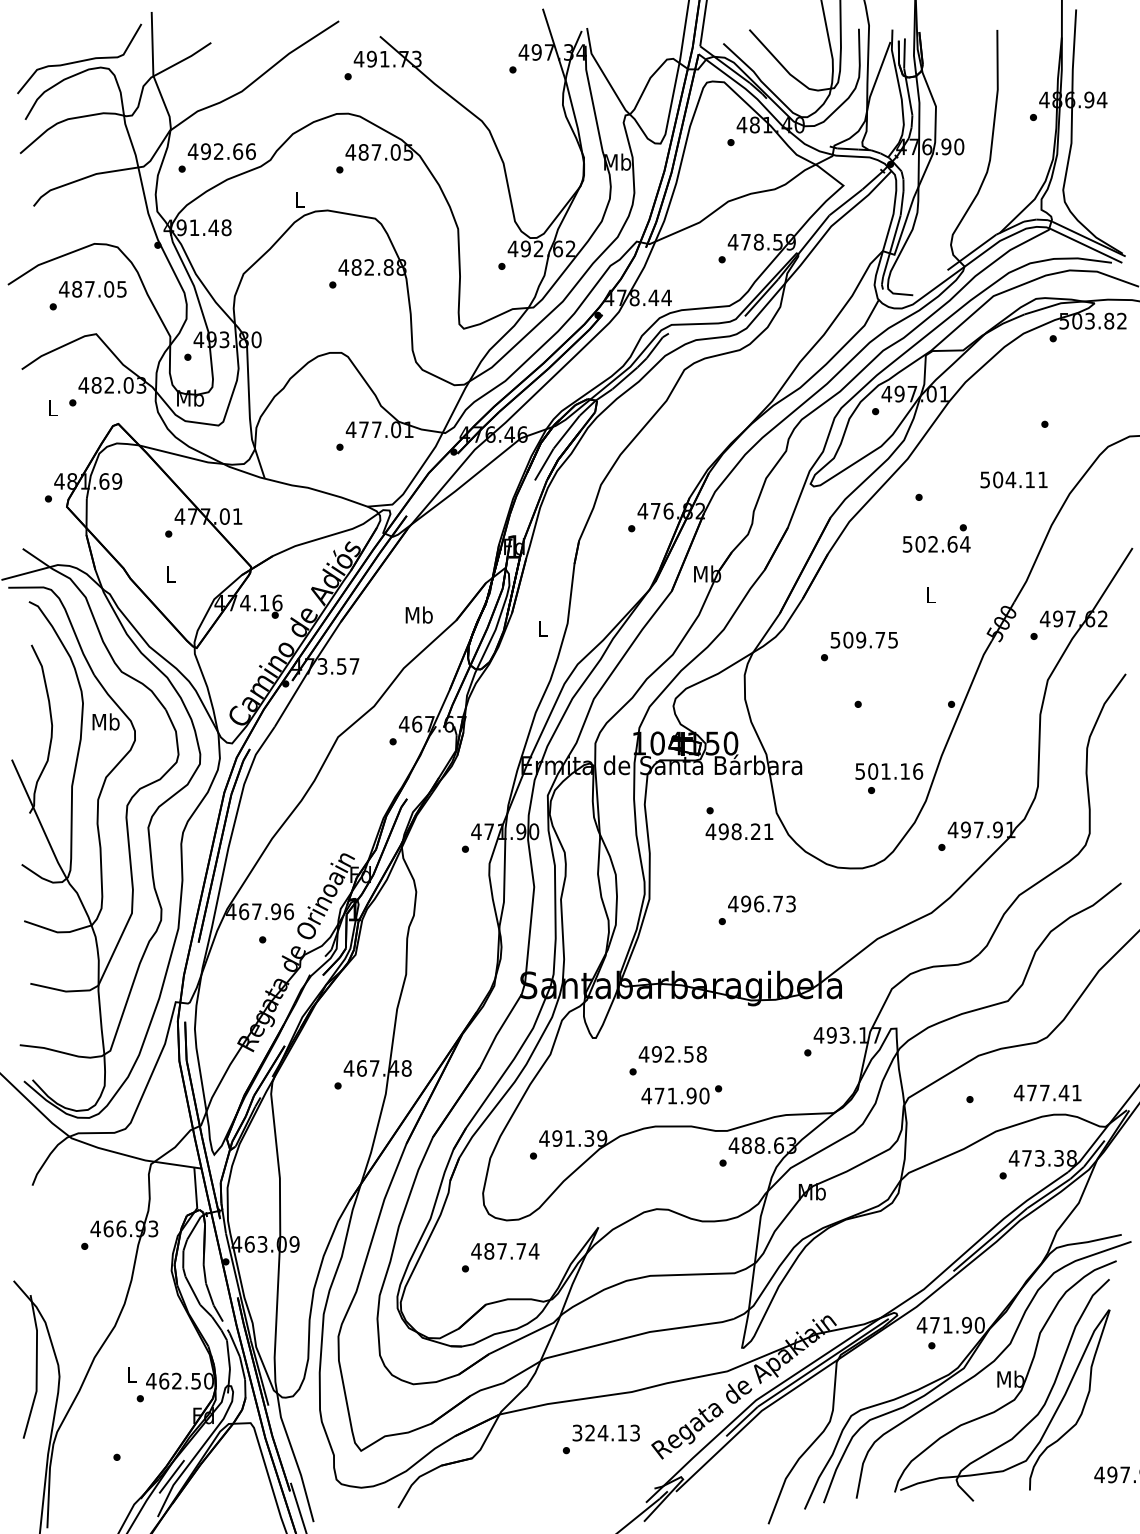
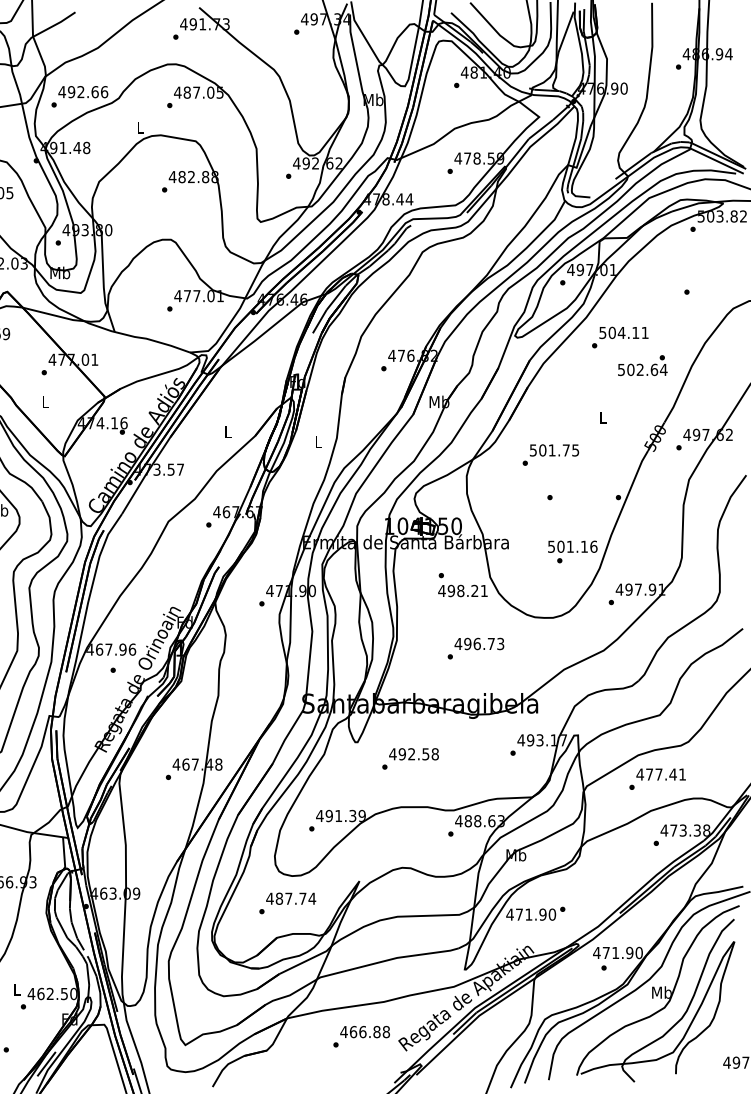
text: (1013, 479) -> (623, 332), moved
text: (936, 538) -> (642, 365), moved
text: (418, 614) -> (227, 431), Mb -> L
text: (861, 639) -> (552, 449), 509.75 -> 501.75
text: (1047, 1092) -> (660, 774), moved
text: (681, 1094) -> (535, 913), moved
text: (606, 1432) -> (365, 1031), 324.13 -> 466.88

